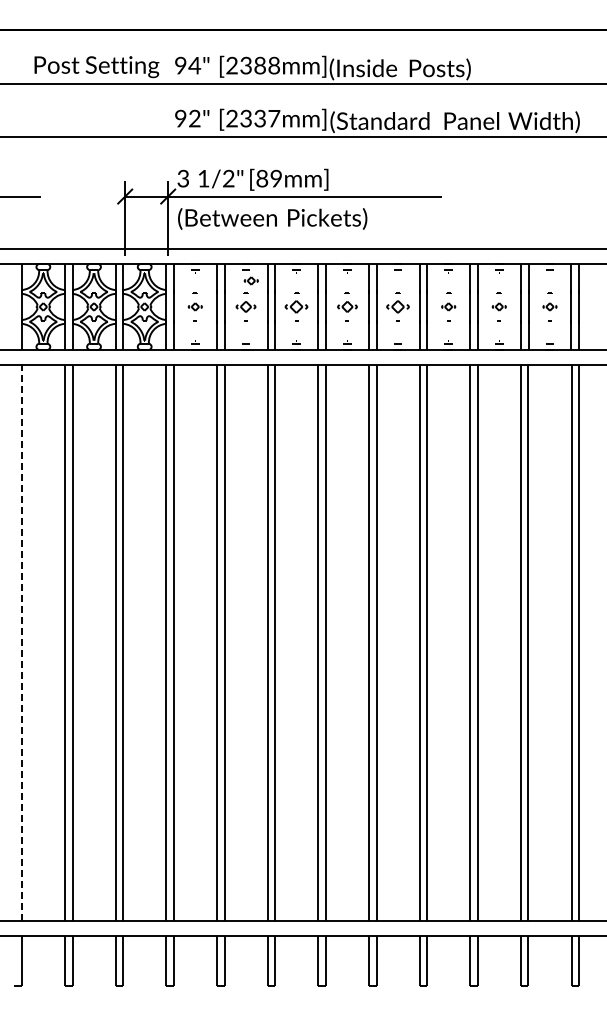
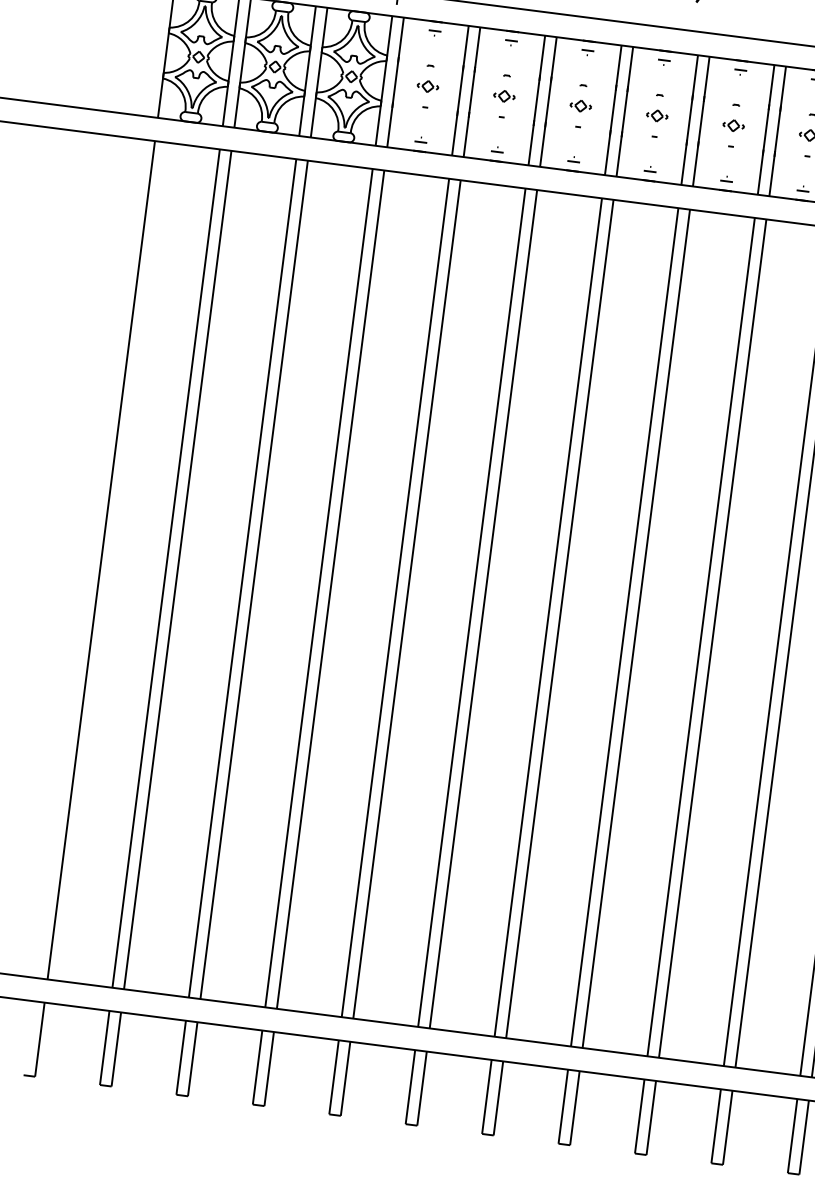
part: (250, 280) -> (516, 57), removed
part: (245, 306) -> (503, 95), size x0.71
part: (296, 306) -> (580, 105), size x0.62
part: (346, 306) -> (656, 115), size x0.71
part: (397, 306) -> (733, 124), size x0.62
line: (21, 643) -> (100, 560), dashed -> solid

